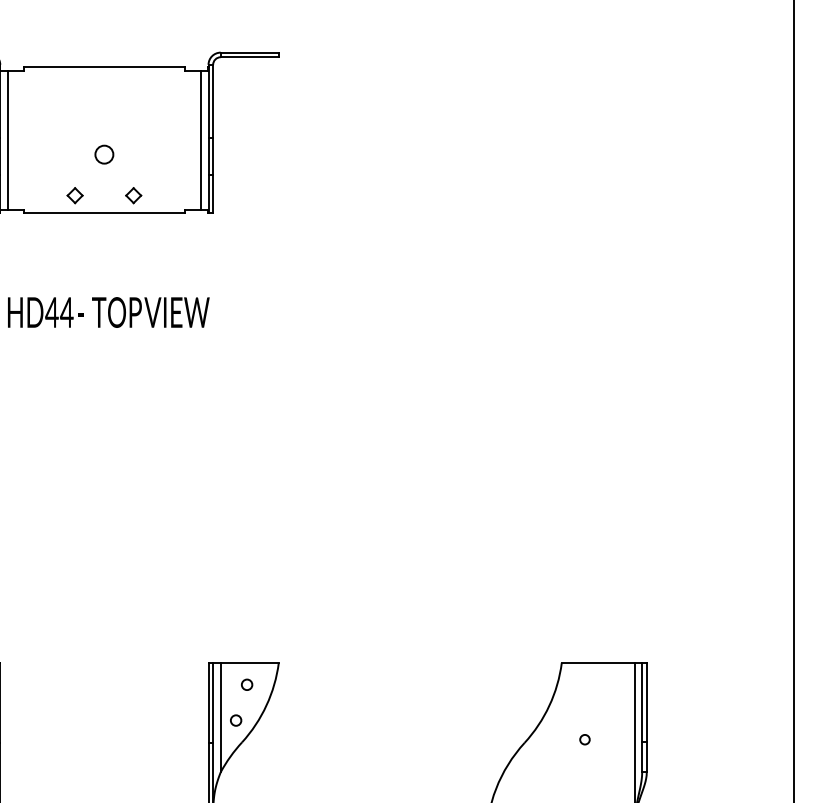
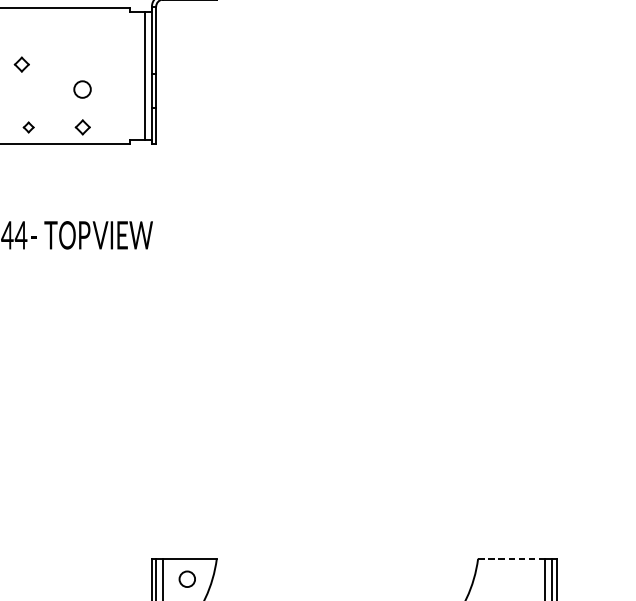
part: (67, 127) -> (21, 64), added
circle: (104, 154) -> (82, 89), moved
part: (74, 195) -> (28, 127), size x0.7
line: (598, 662) -> (512, 558), solid -> dashed
circle: (247, 684) -> (187, 578), size x1.6

